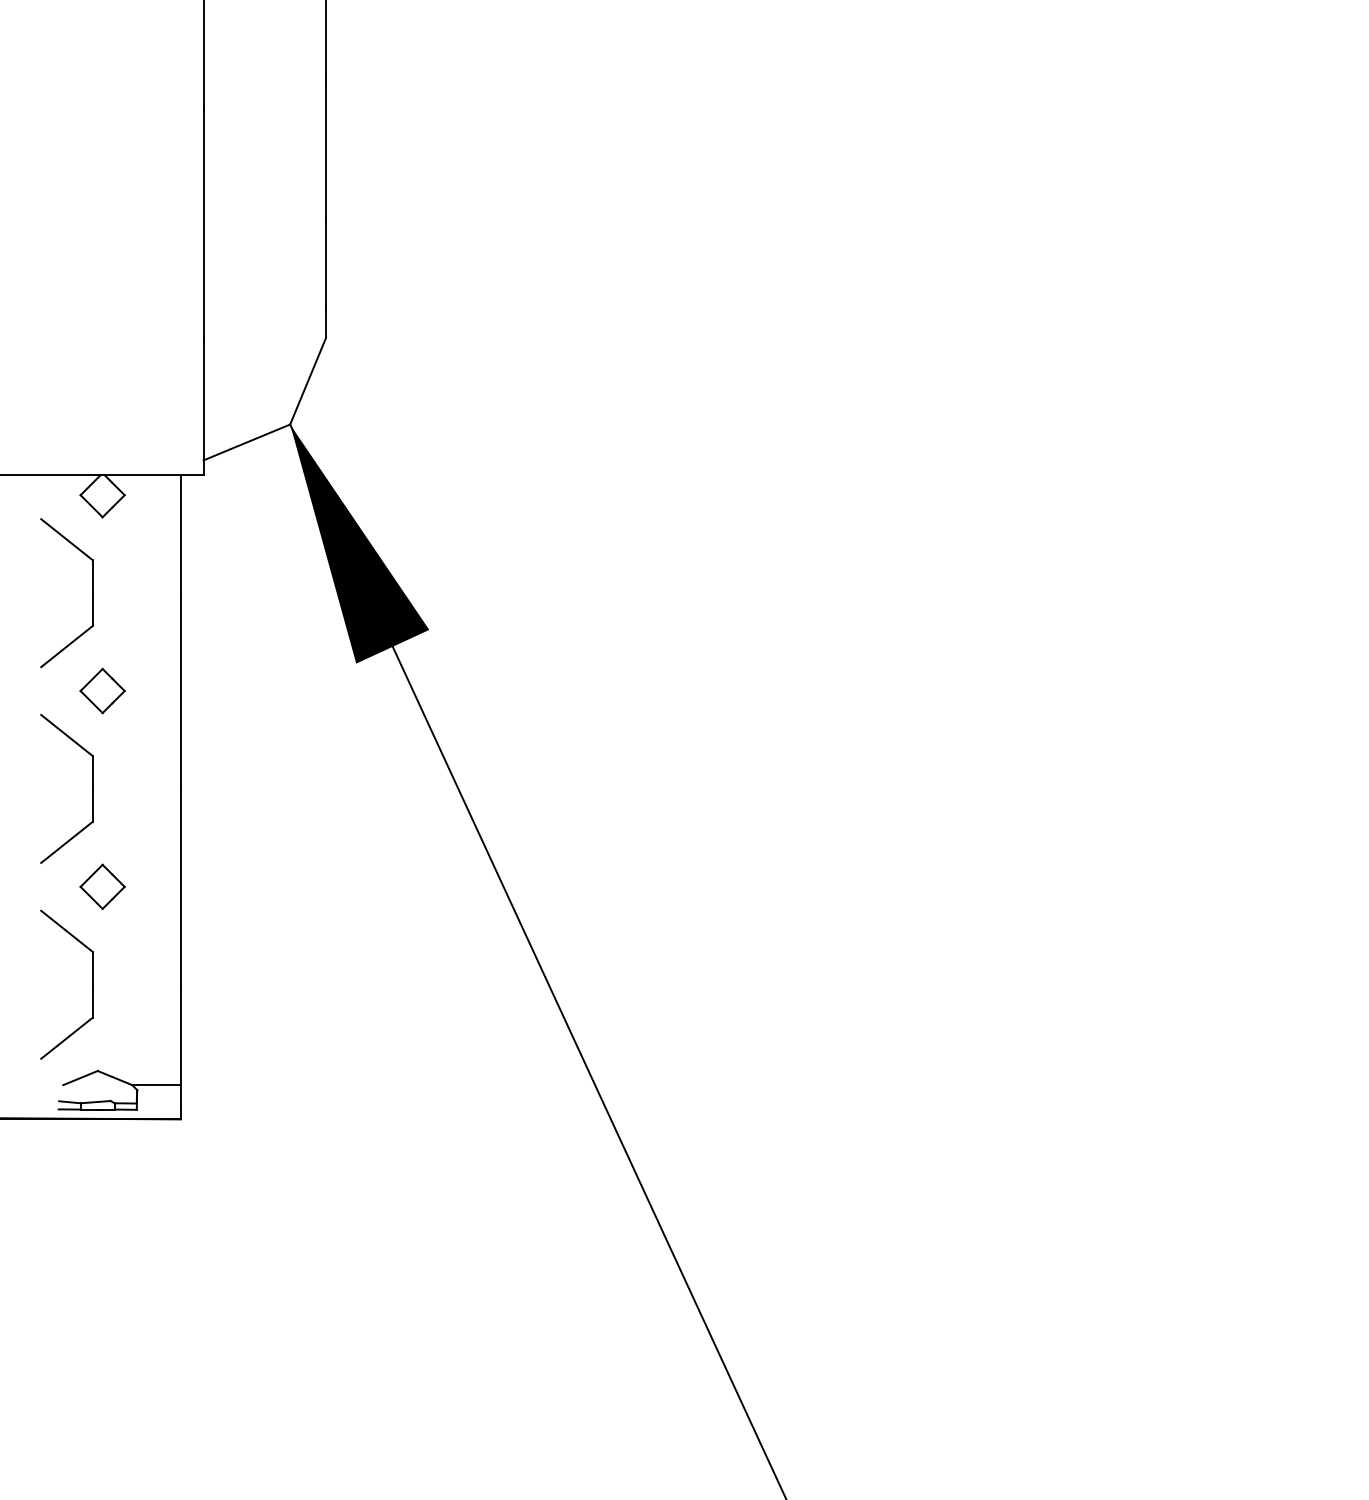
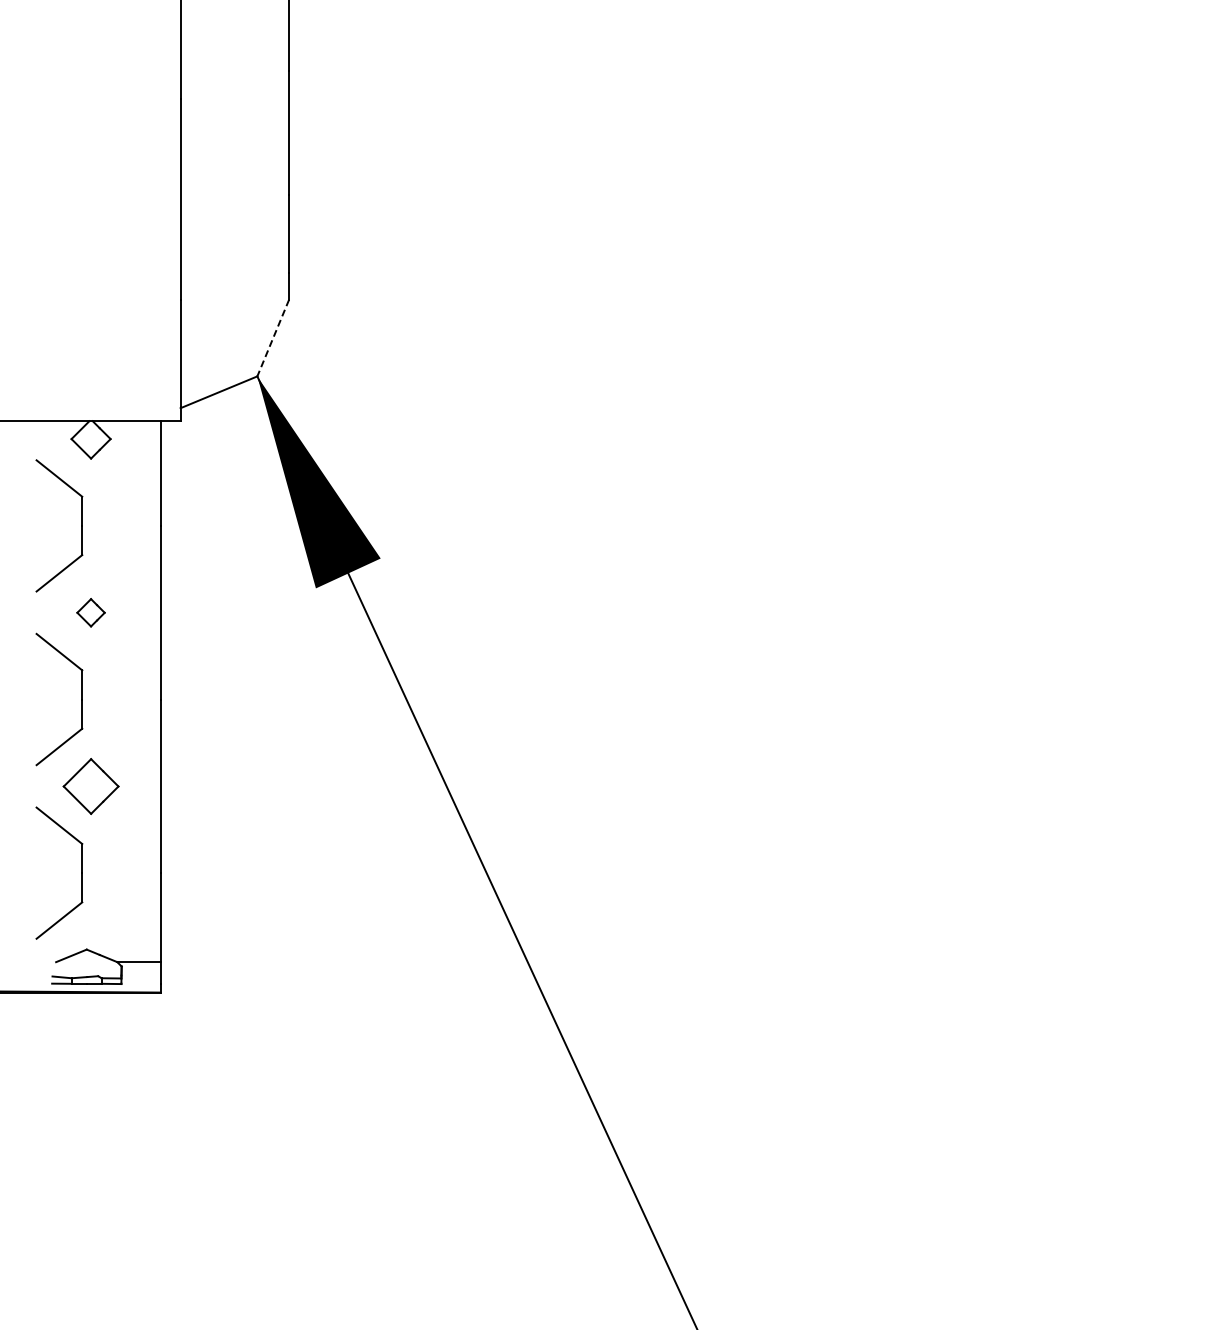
line: (308, 381) -> (273, 338), solid -> dashed
part: (101, 690) -> (90, 612), size x0.7
part: (101, 885) -> (90, 785), size x1.4

